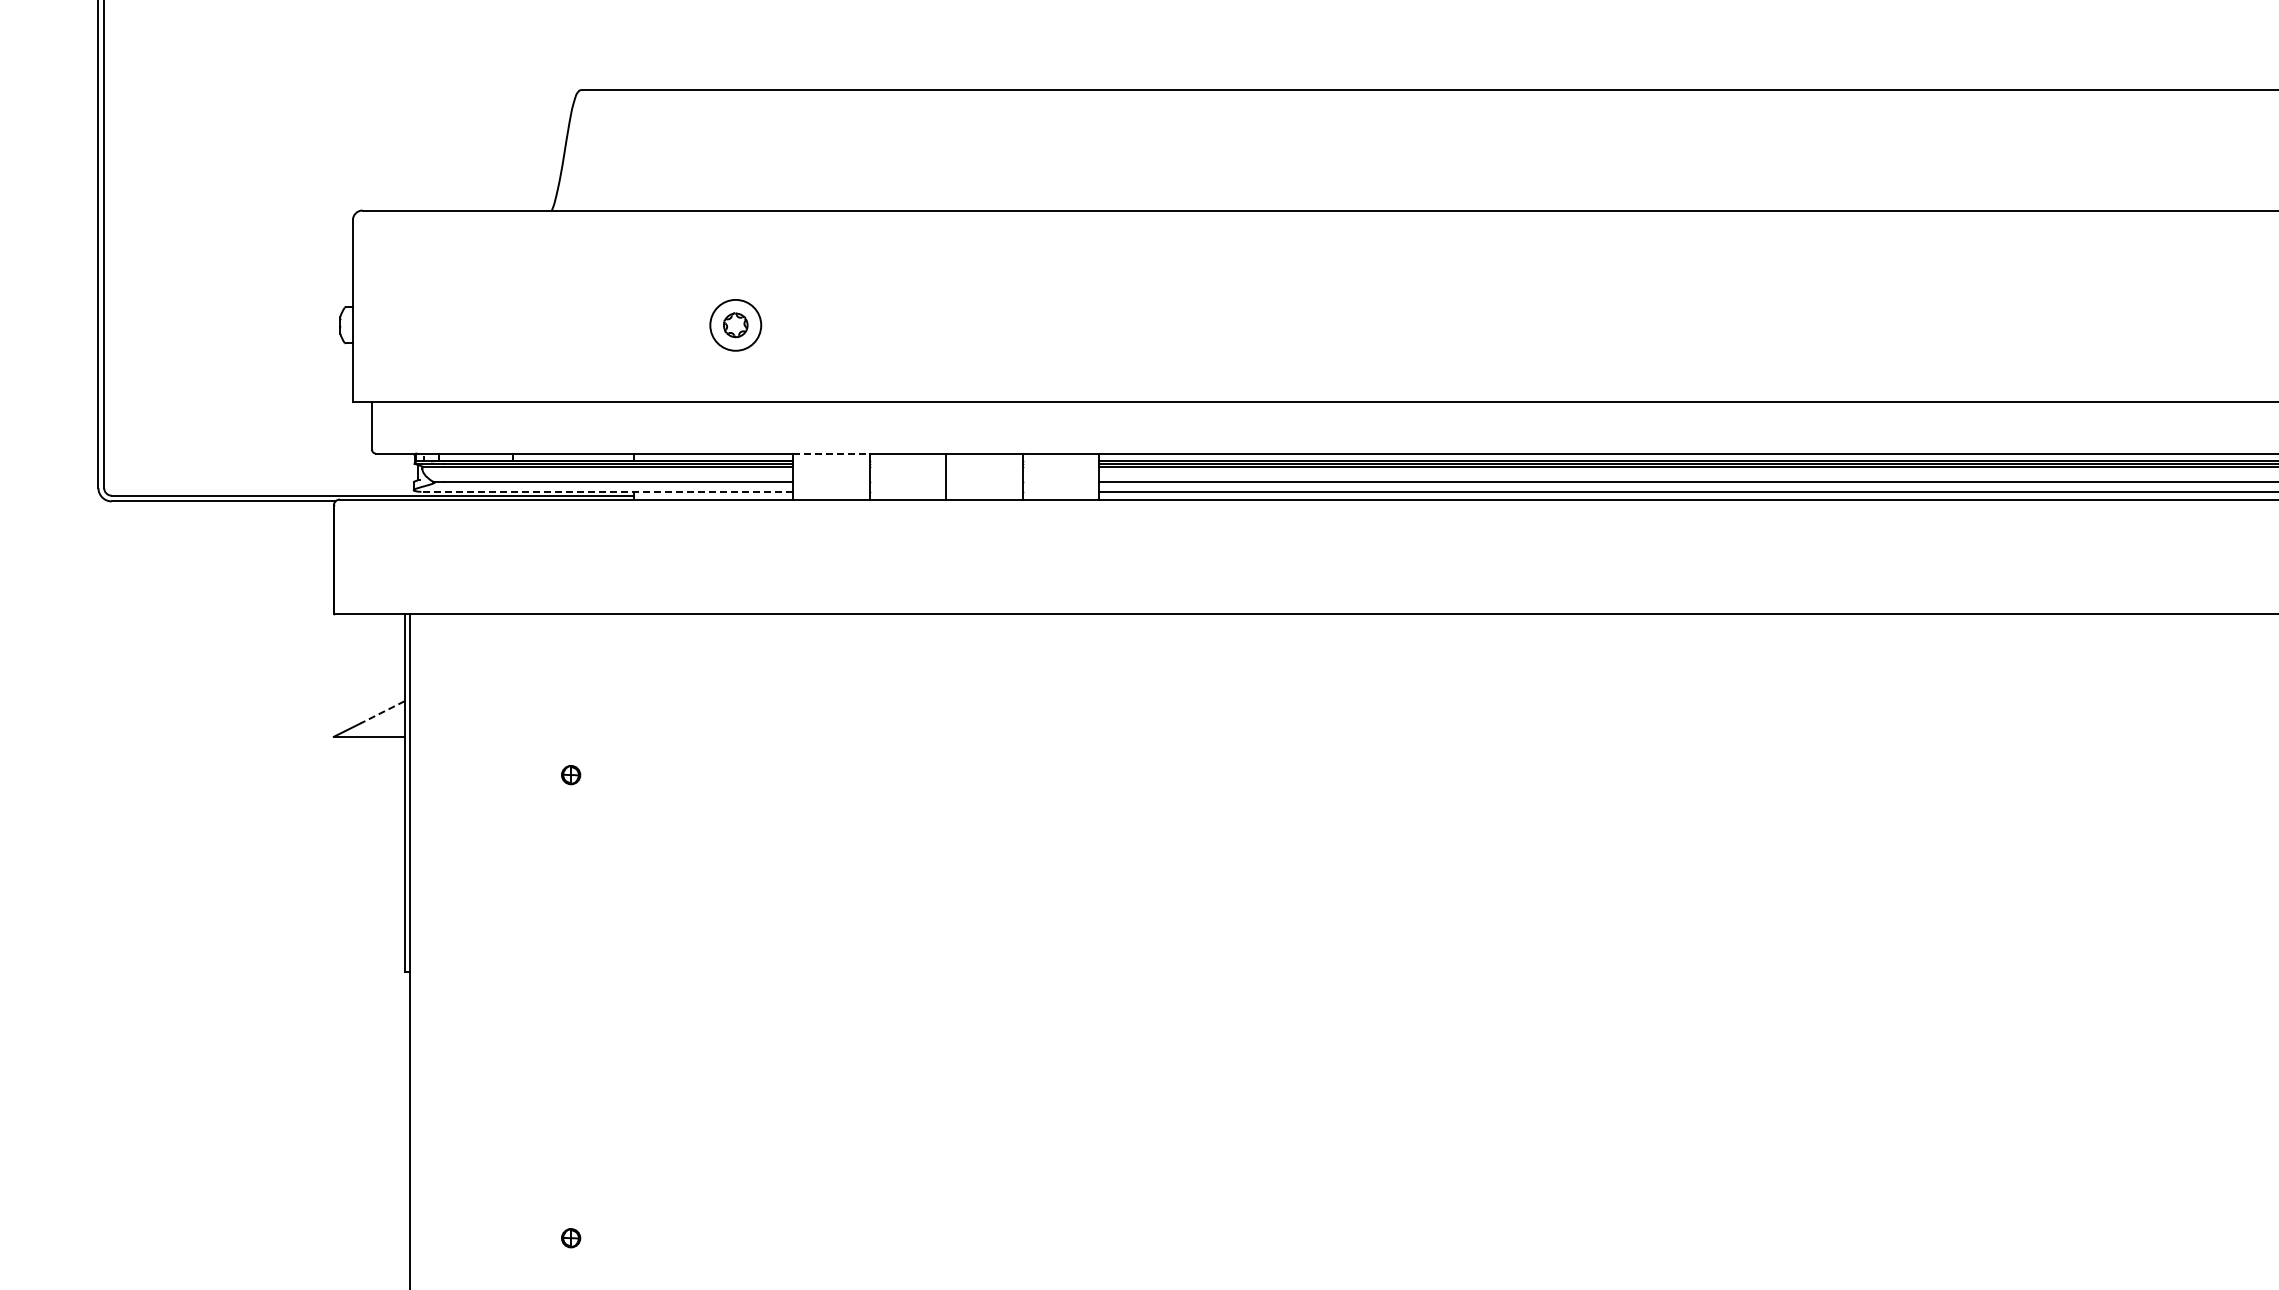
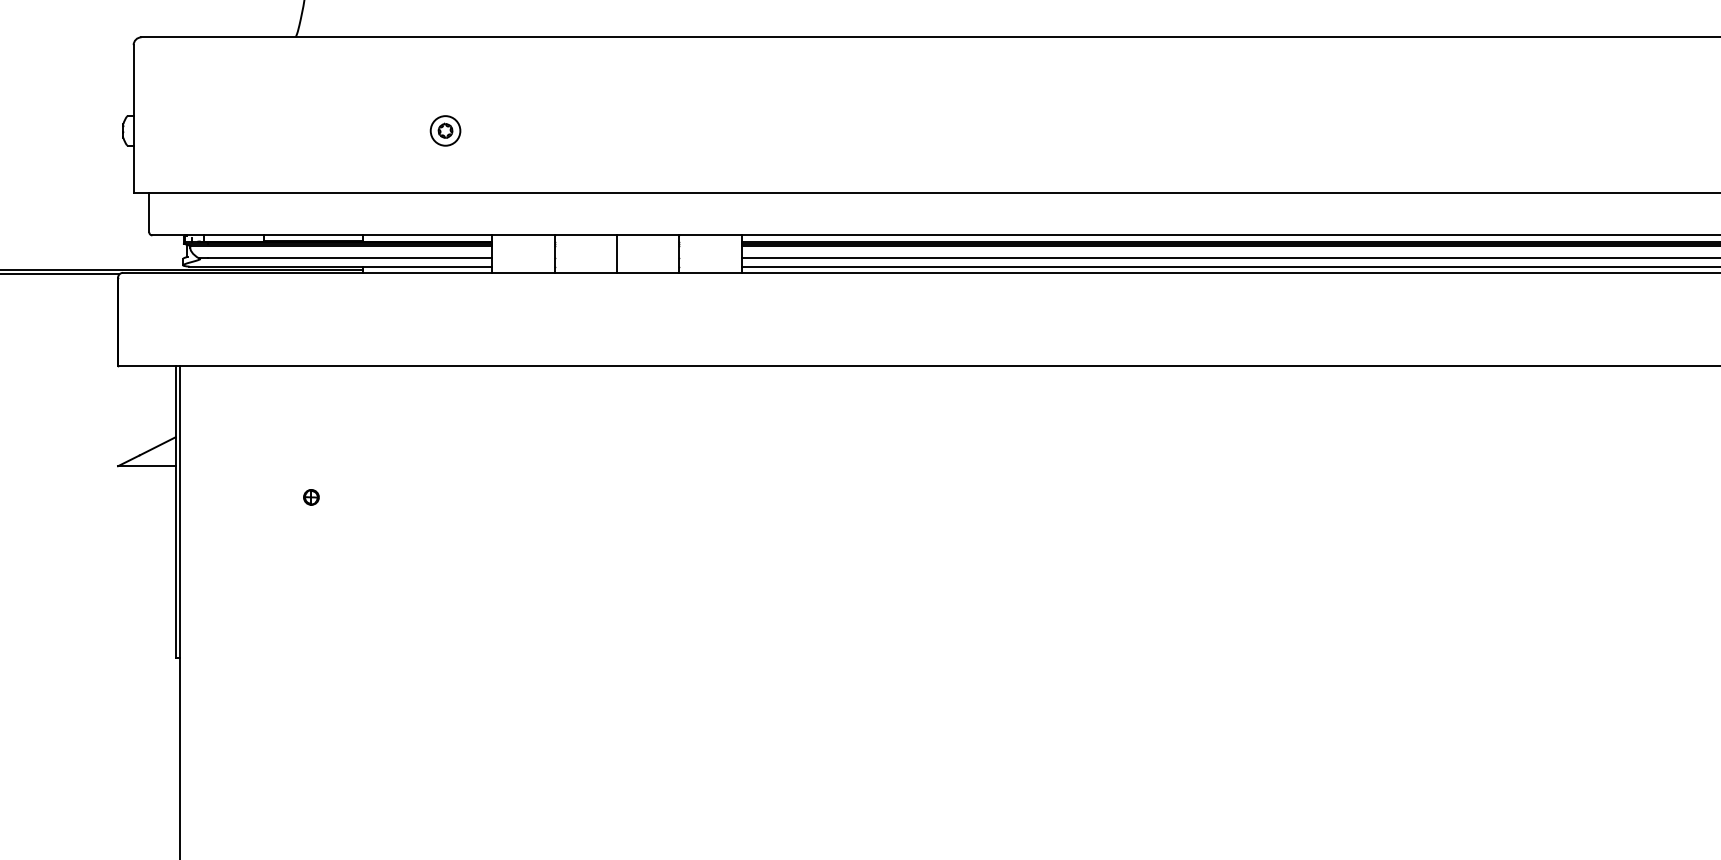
part: (735, 325) -> (445, 131), size x0.71
line: (831, 453) -> (523, 235), dashed -> solid
line: (607, 491) -> (341, 266), dashed -> solid
line: (382, 712) -> (157, 446), dashed -> solid

